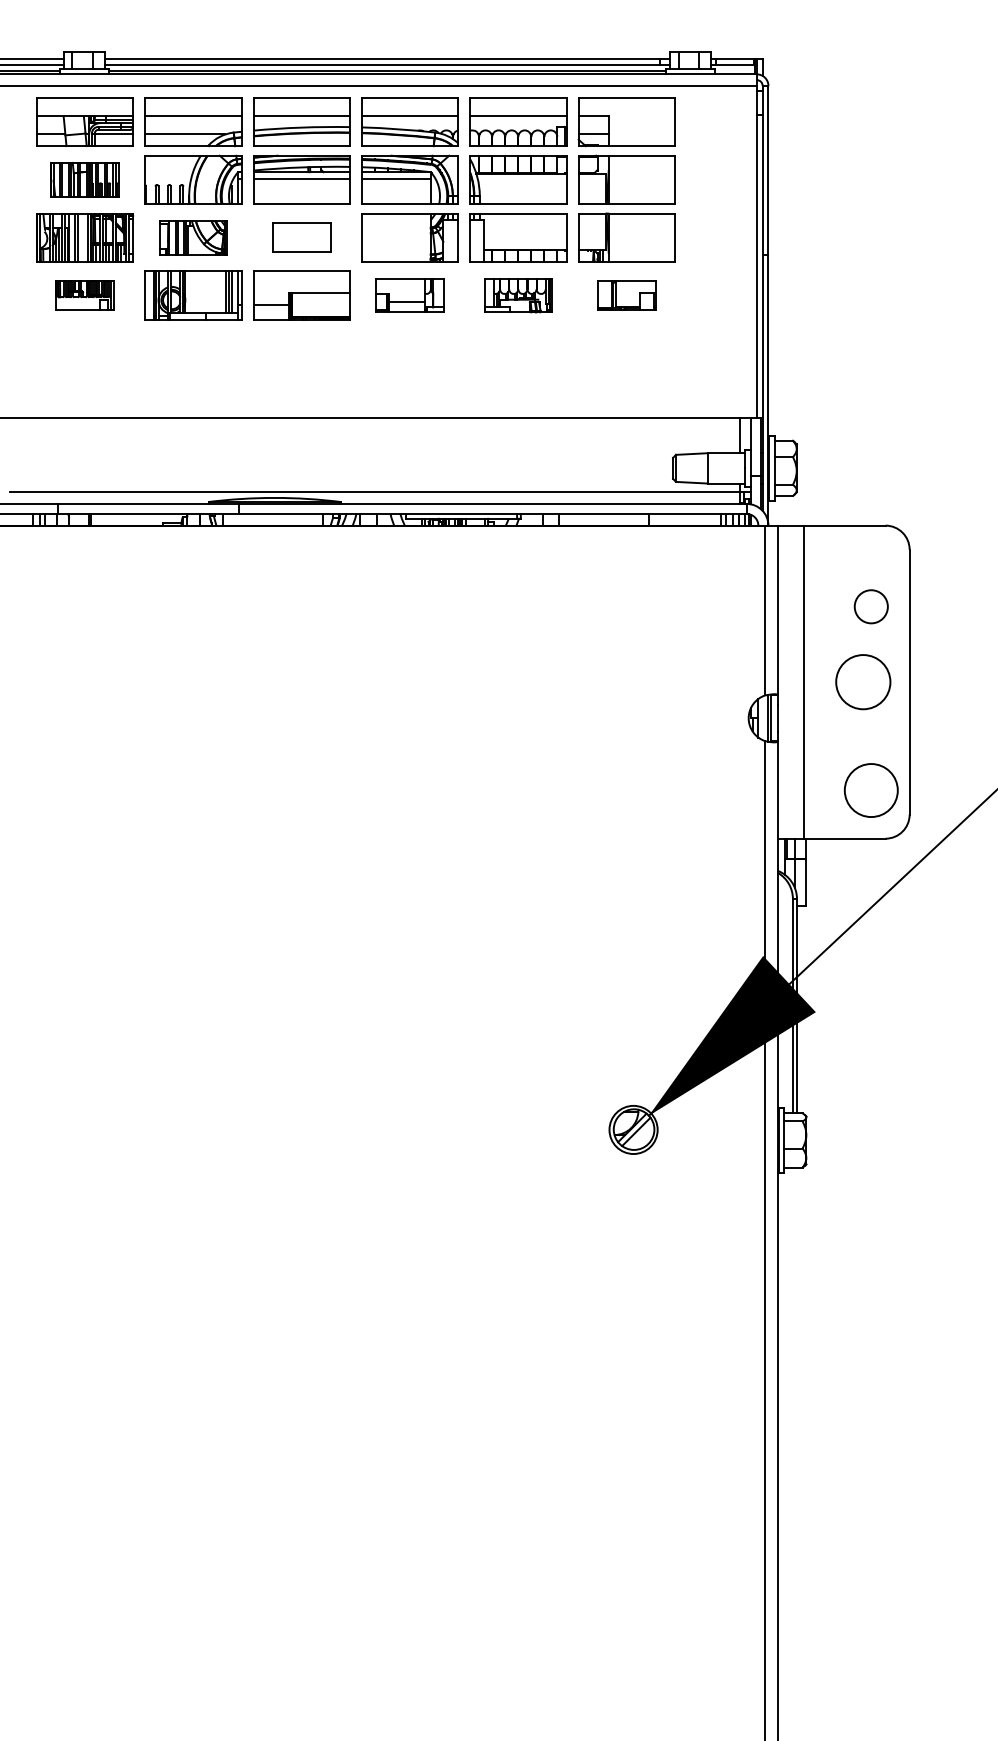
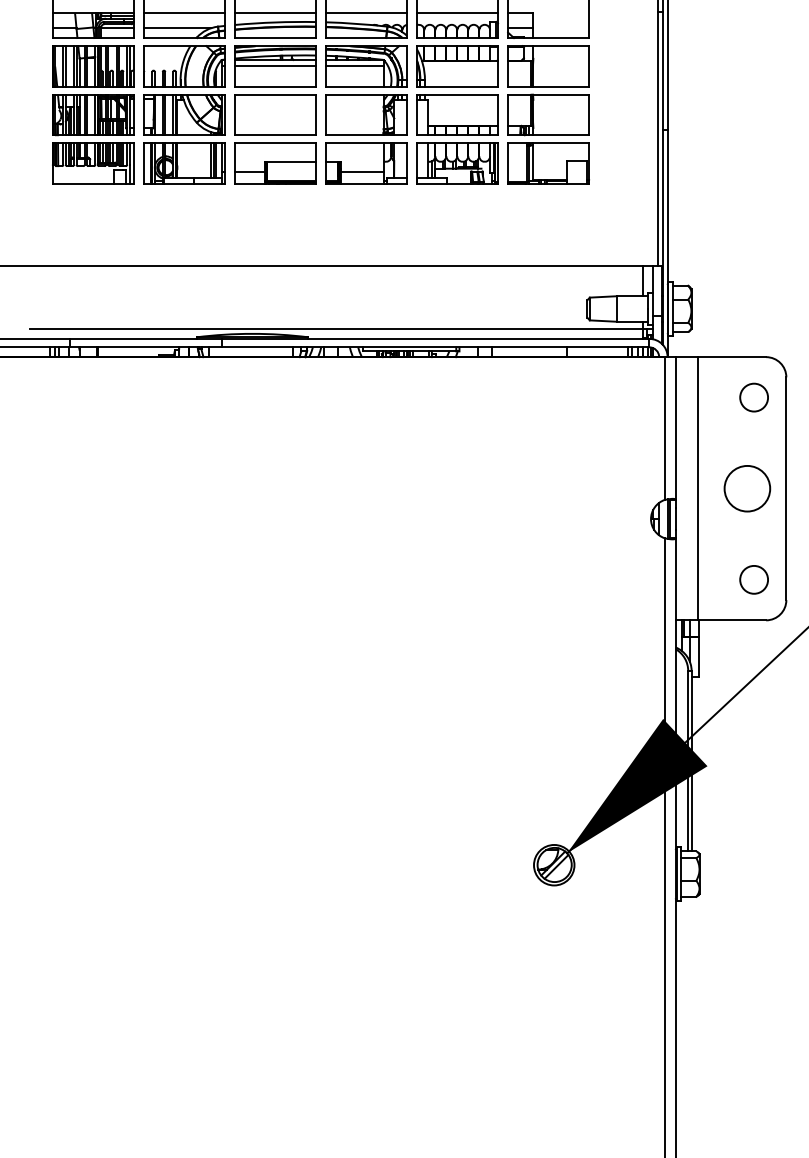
part: (84, 179) -> (92, 66), size x1.43
part: (193, 237) -> (184, 114), size x1.43
part: (301, 237) -> (275, 114), size x1.67
part: (84, 295) -> (92, 163), size x1.67
part: (409, 295) -> (365, 163), size x1.43
part: (518, 295) -> (457, 163), size x1.43
part: (626, 295) -> (548, 163), size x1.67
circle: (870, 606) -> (753, 397), moved
circle: (870, 790) -> (753, 579), size x0.62

